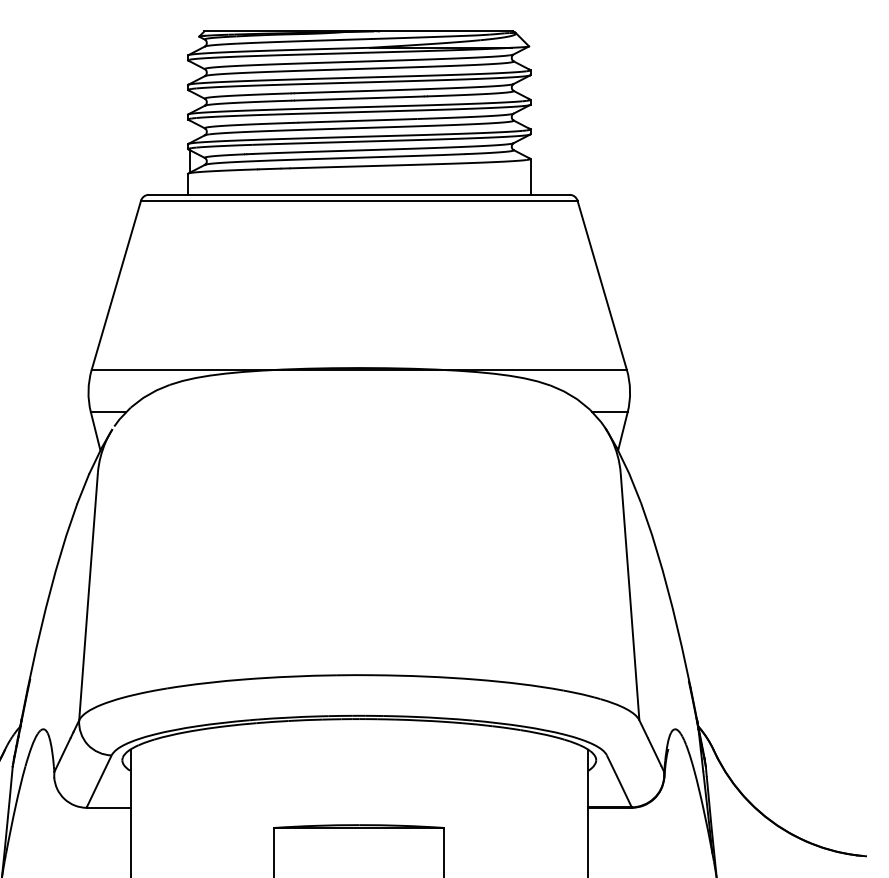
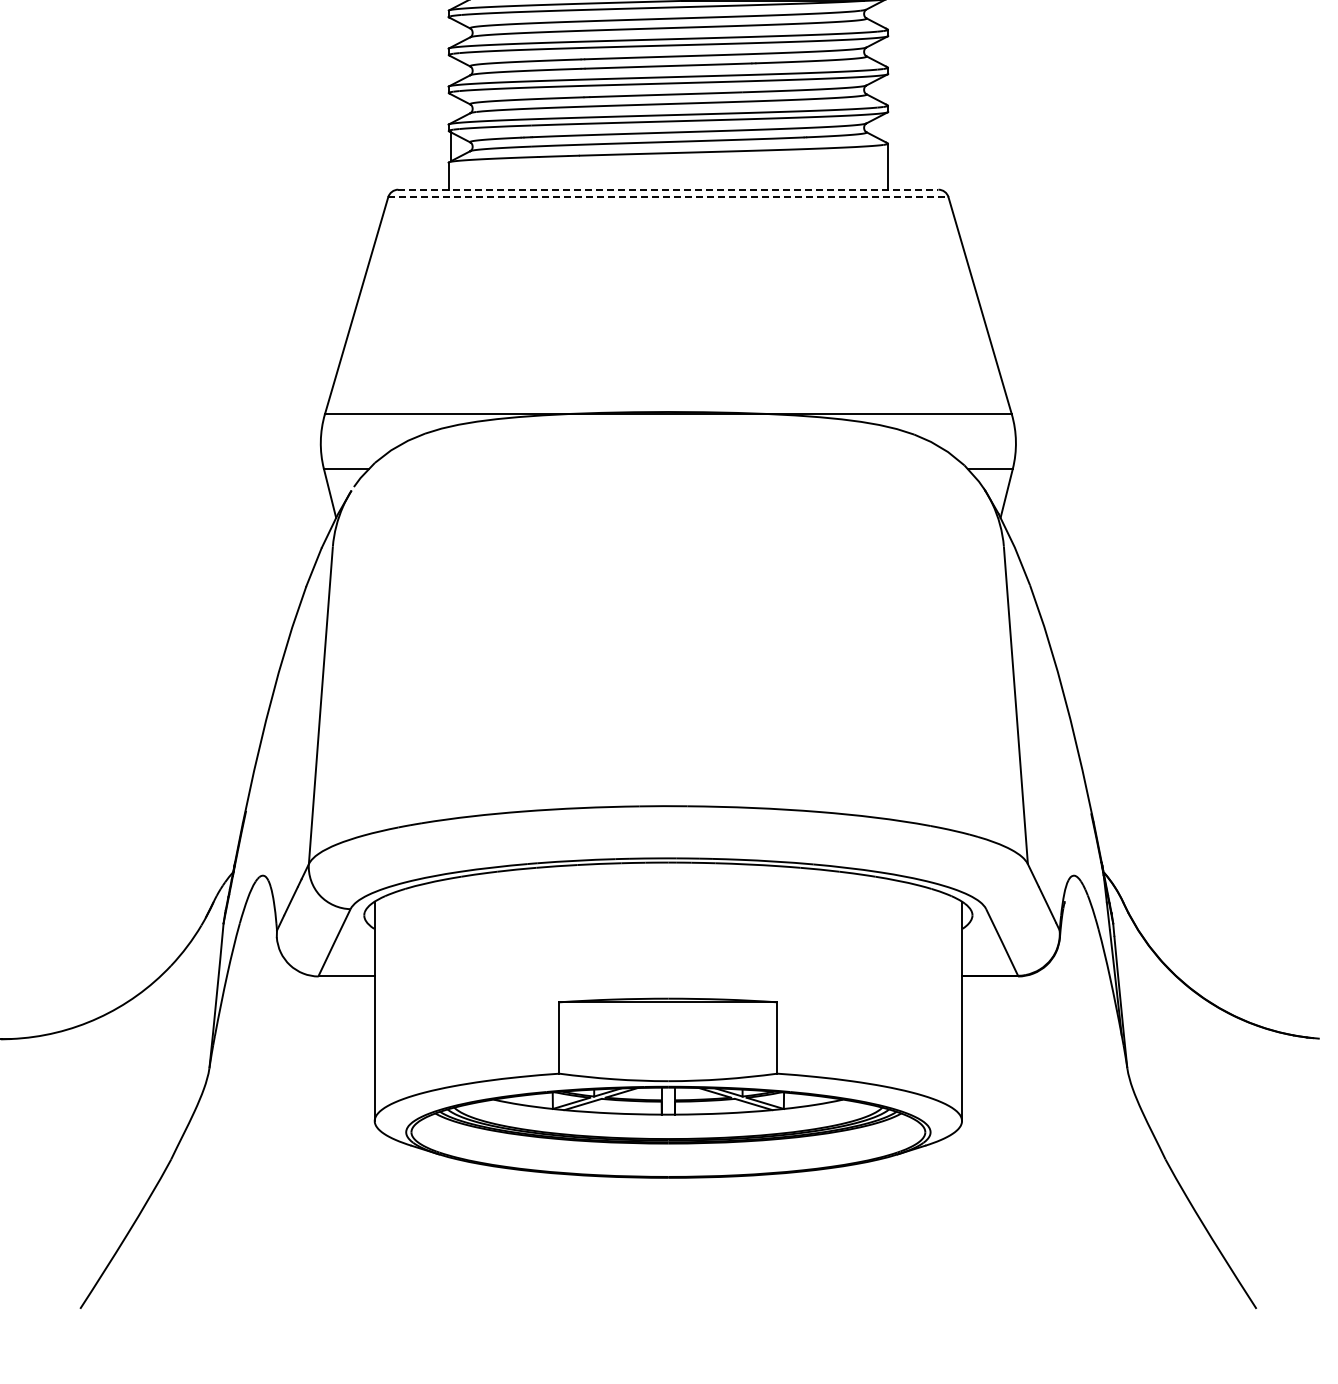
line: (359, 194) -> (668, 189), solid -> dashed
line: (359, 200) -> (668, 197), solid -> dashed

